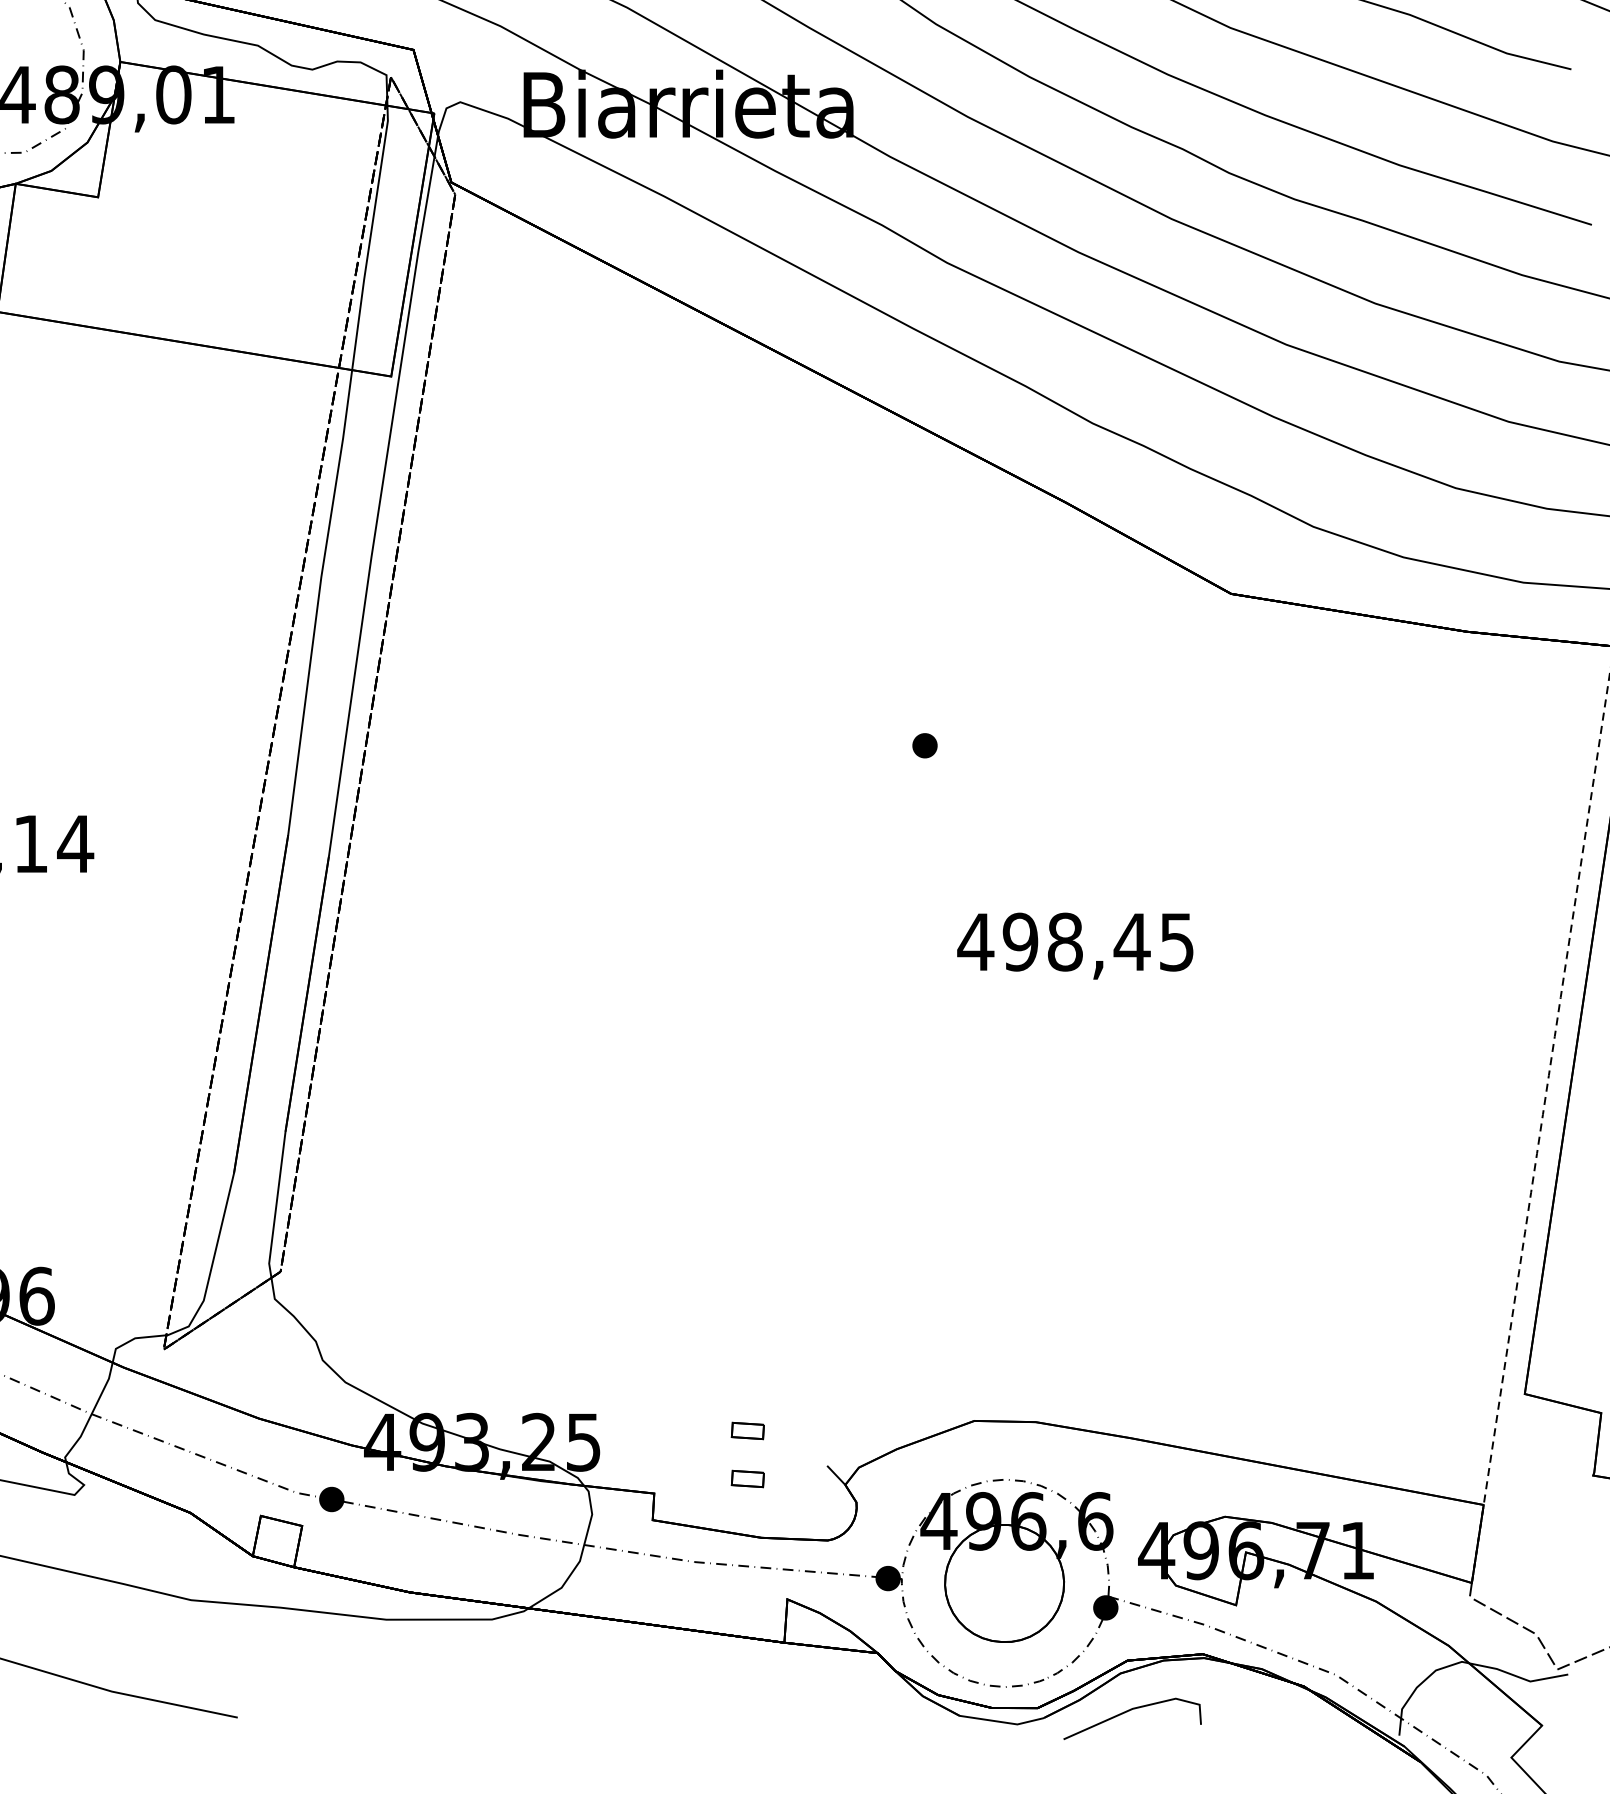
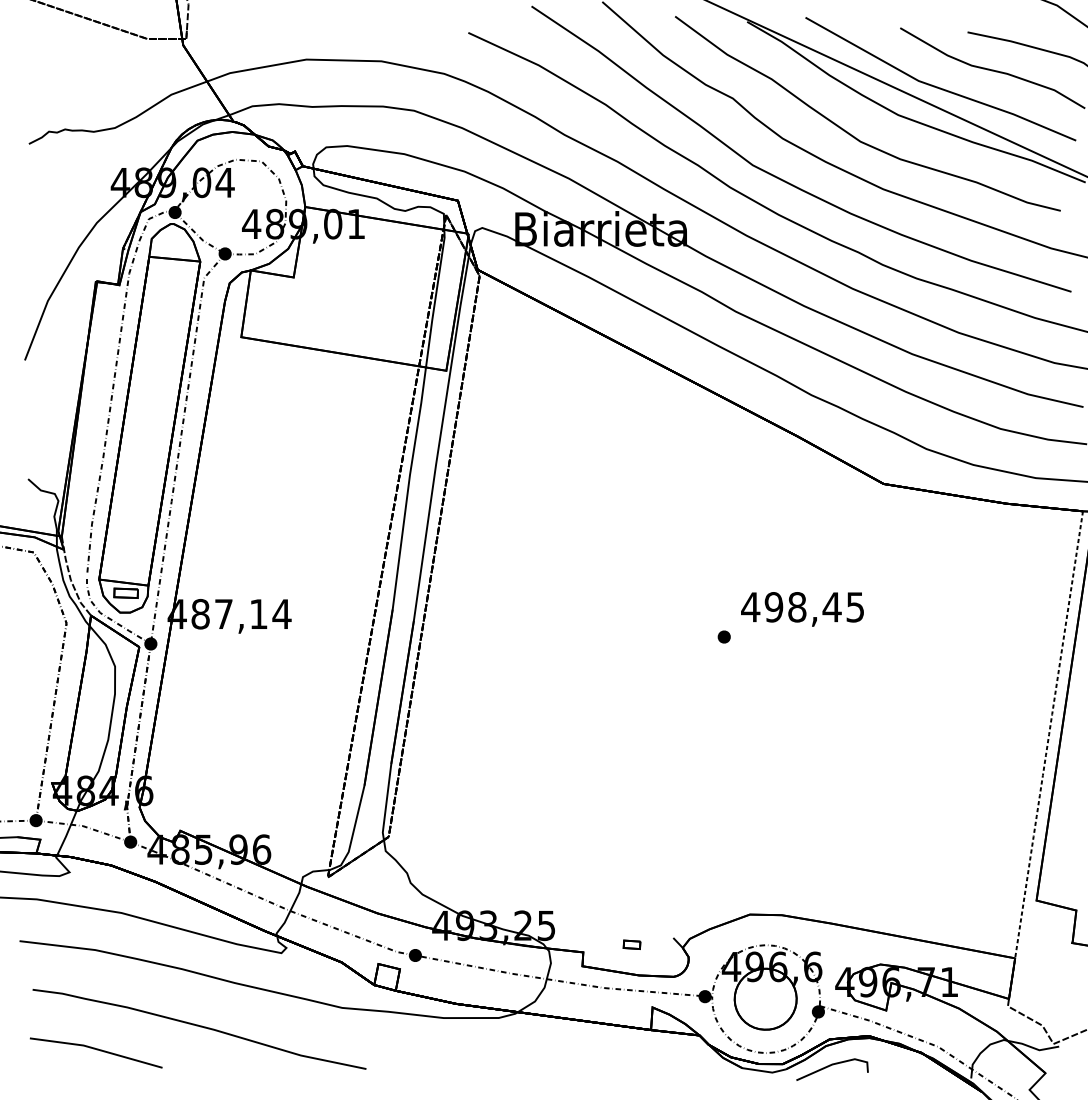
part: (923, 744) -> (723, 636), moved
text: (1075, 946) -> (802, 609), moved
part: (746, 1430) -> (631, 919), removed

